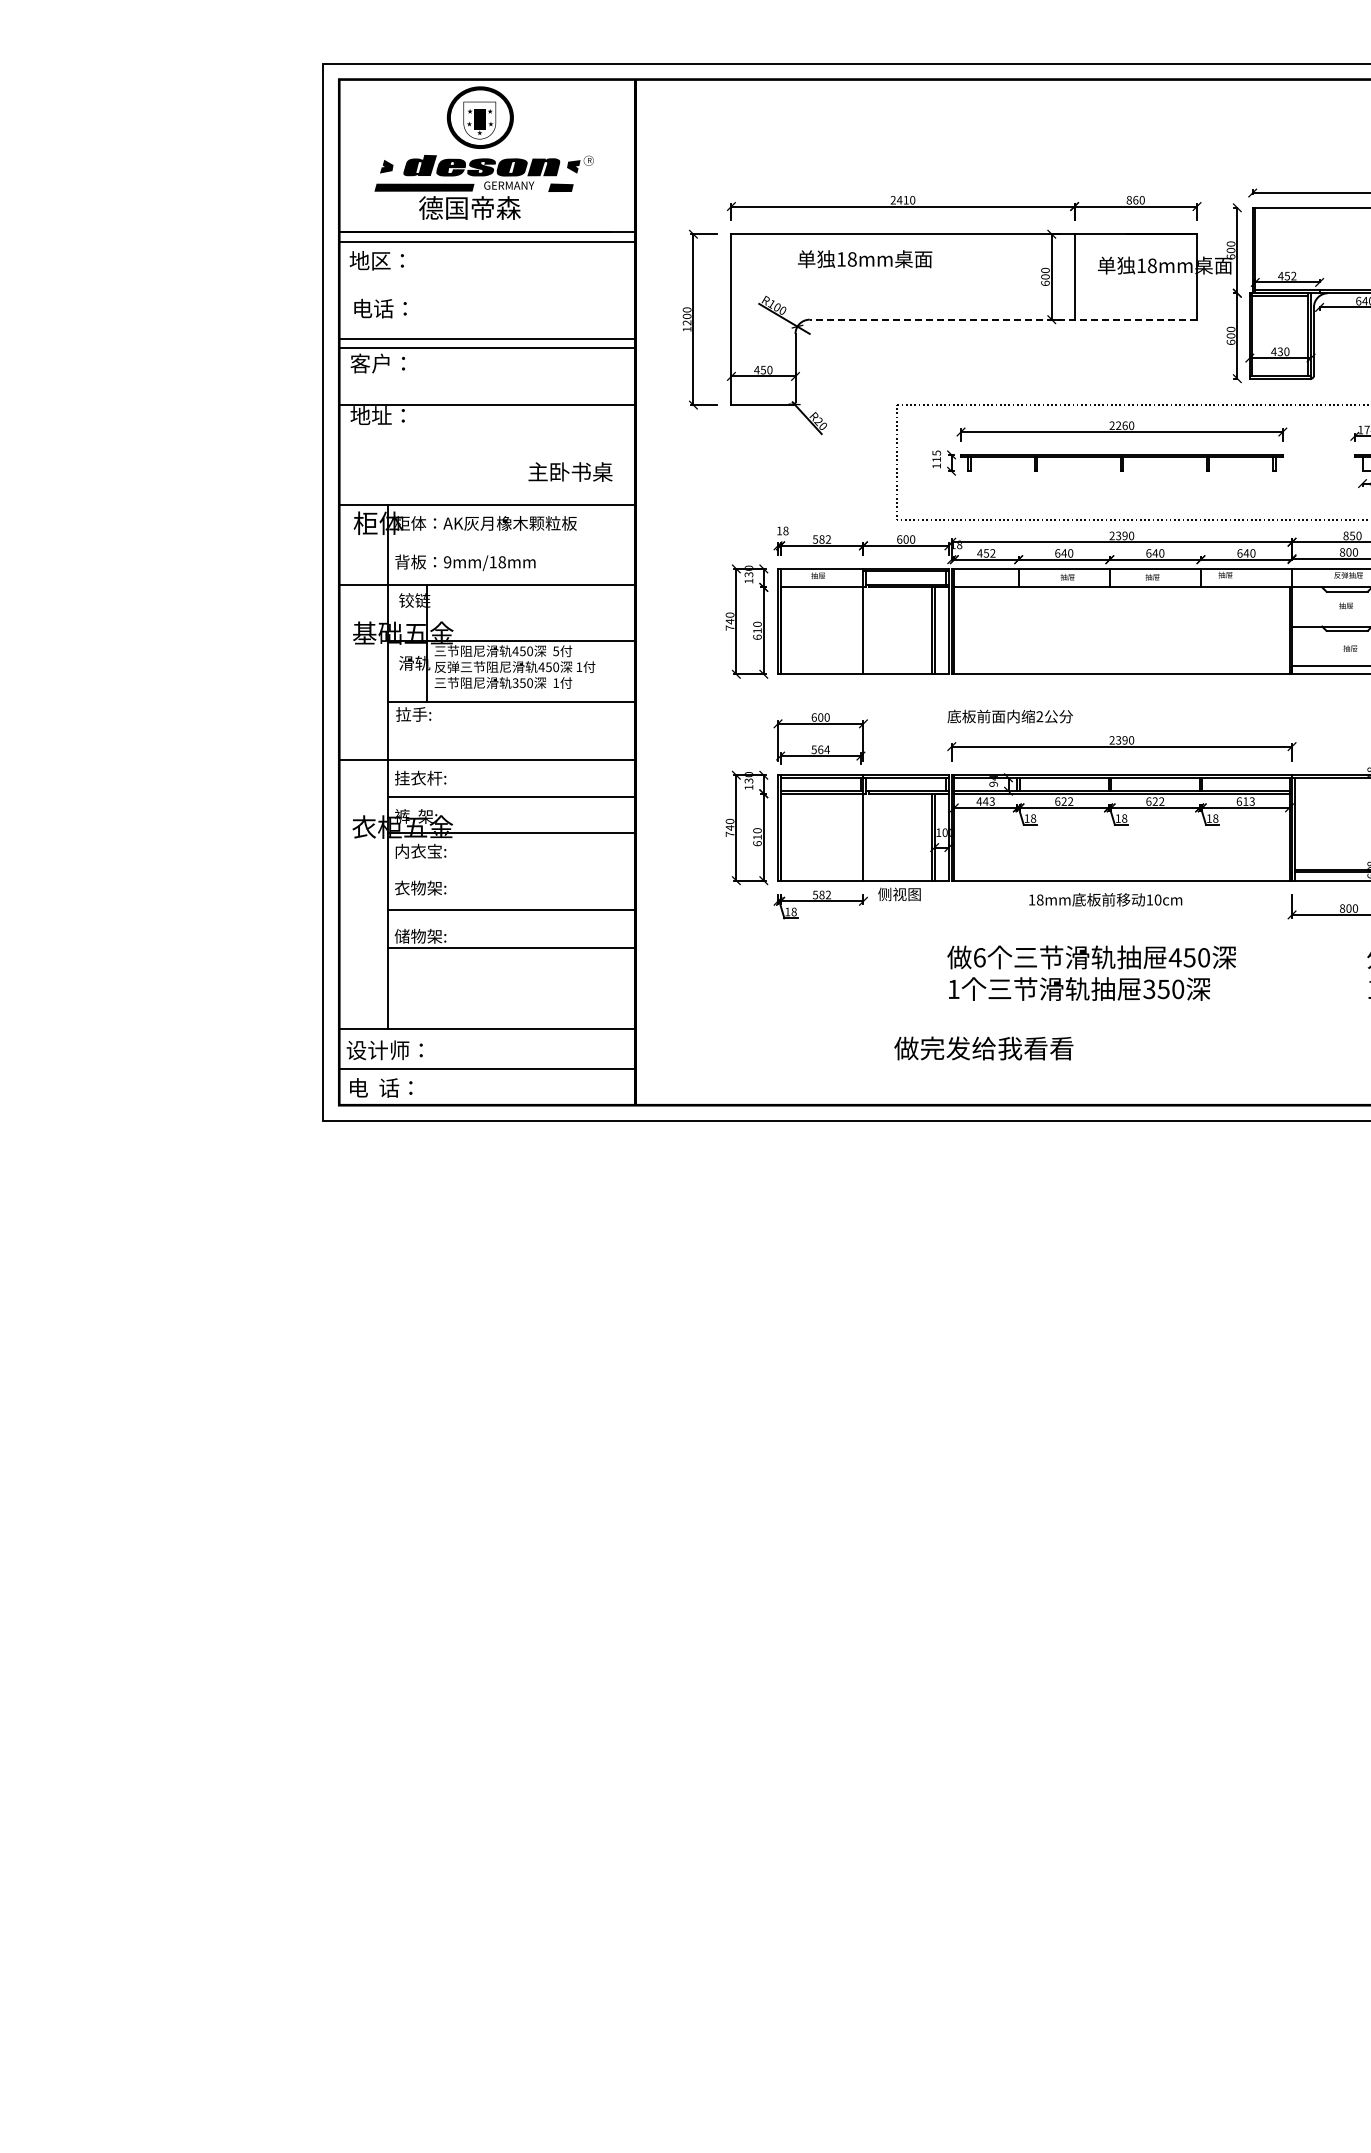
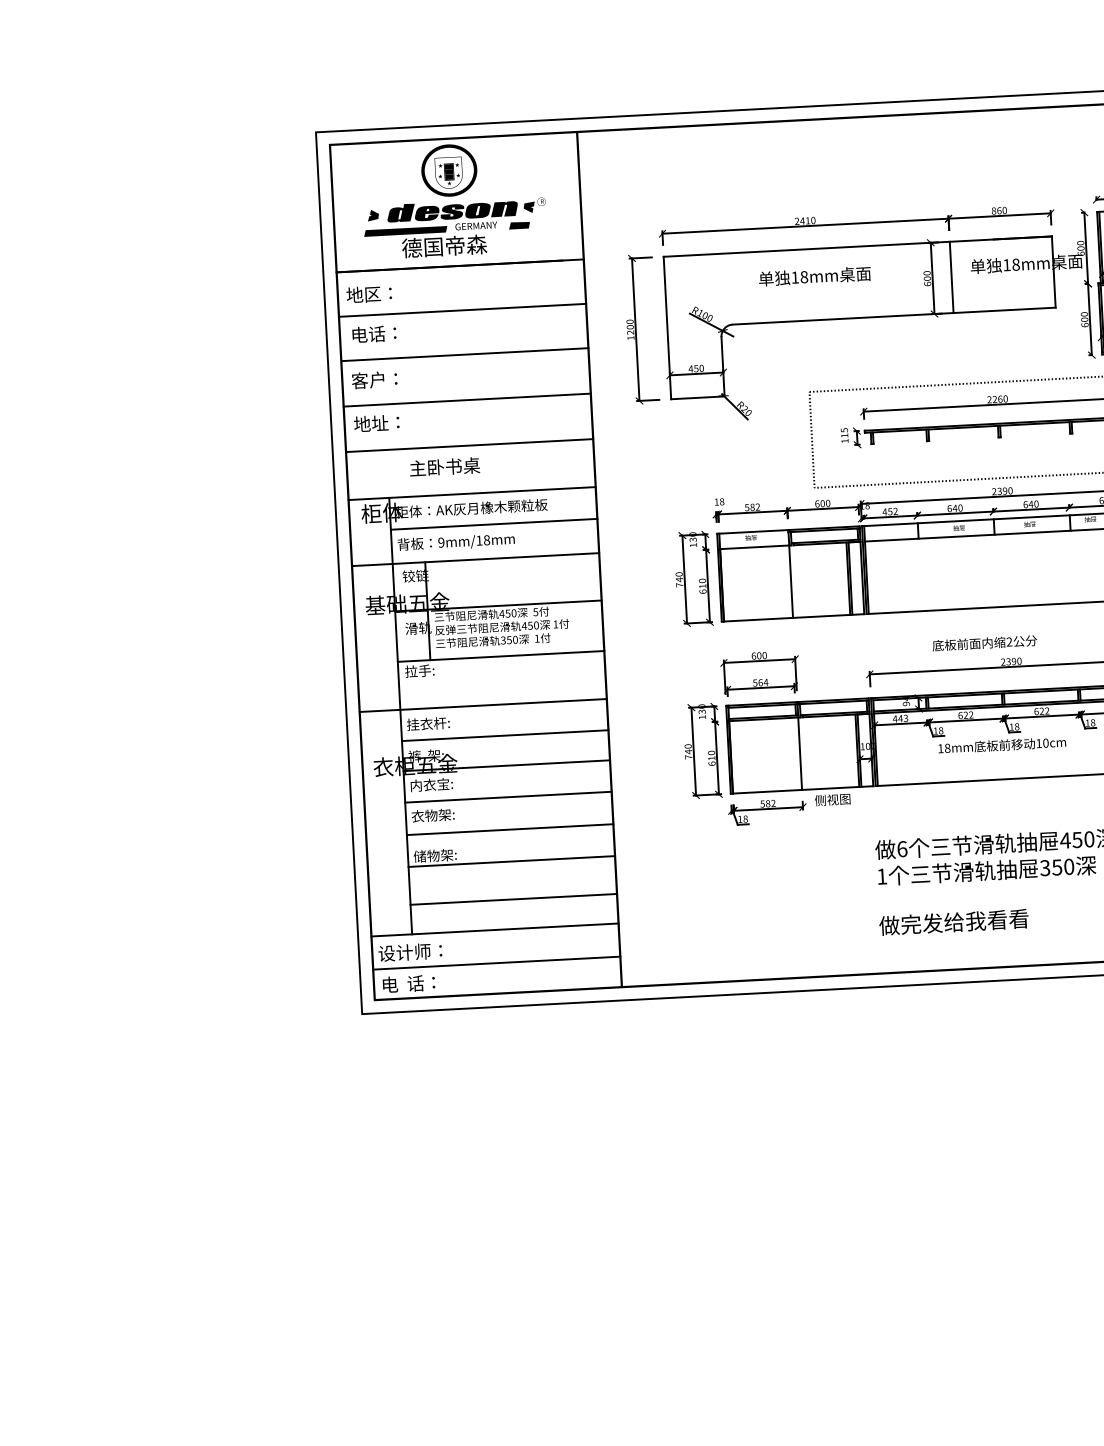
line: (487, 241) -> (462, 310), moved
text: (865, 259) -> (815, 276), moved
line: (1003, 319) -> (894, 315), dashed -> solid
line: (487, 348) -> (467, 400), moved
line: (487, 404) -> (469, 445), moved
text: (570, 471) -> (444, 466), moved
line: (511, 543) -> (493, 524), added
text: (1009, 716) -> (984, 643), moved
line: (511, 870) -> (508, 796), added
text: (1105, 899) -> (1002, 745), moved
line: (511, 993) -> (513, 899), added
text: (983, 1048) -> (953, 922), moved

